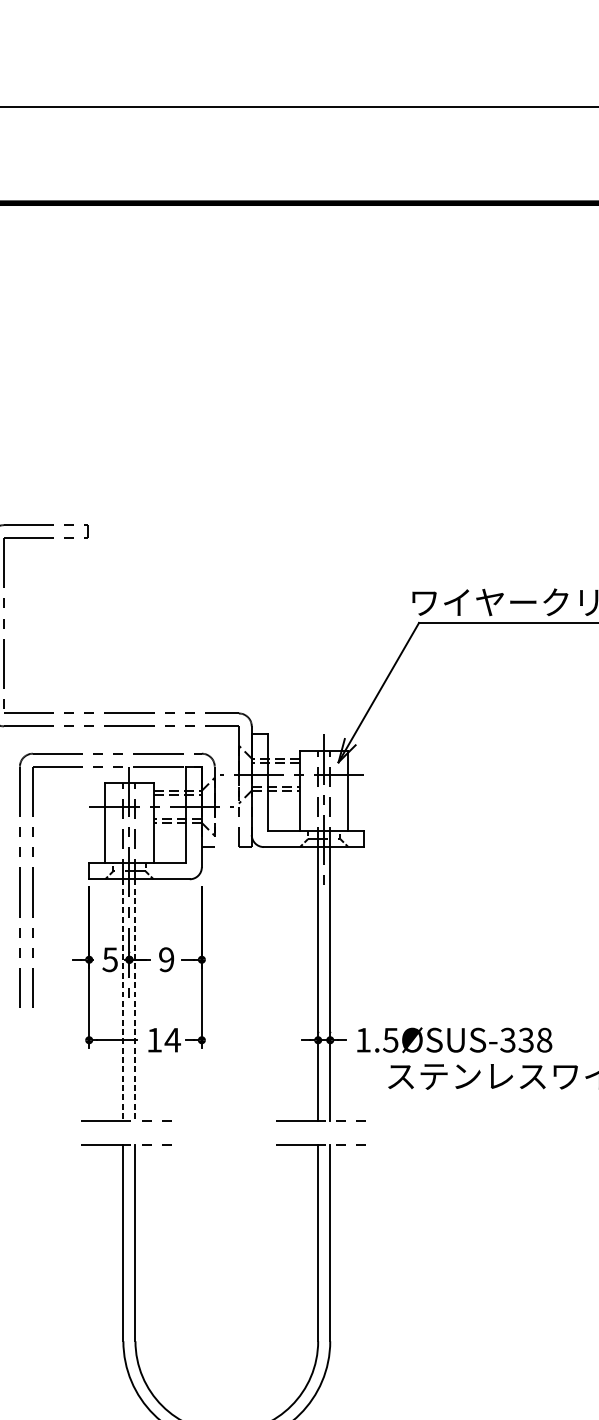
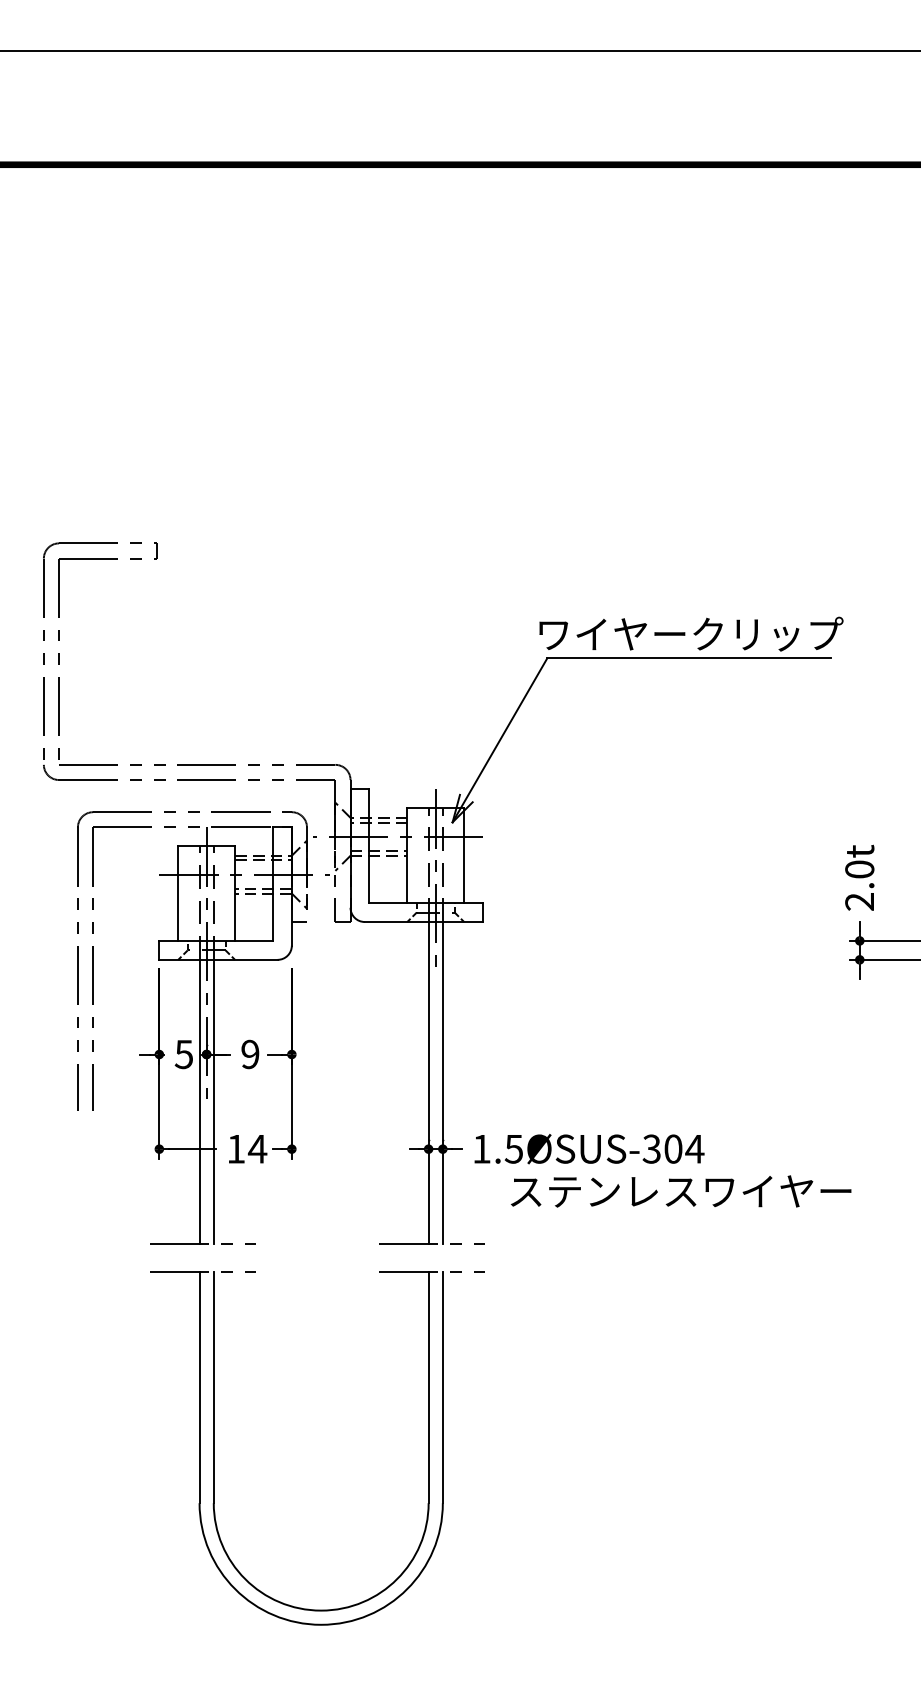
line: (123, 999) -> (199, 1101), dashed -> solid
line: (135, 999) -> (213, 1101), dashed -> solid
text: (535, 1039) -> (684, 1148), 1.5ØSUS-338 -> 1.5ØSUS-304

